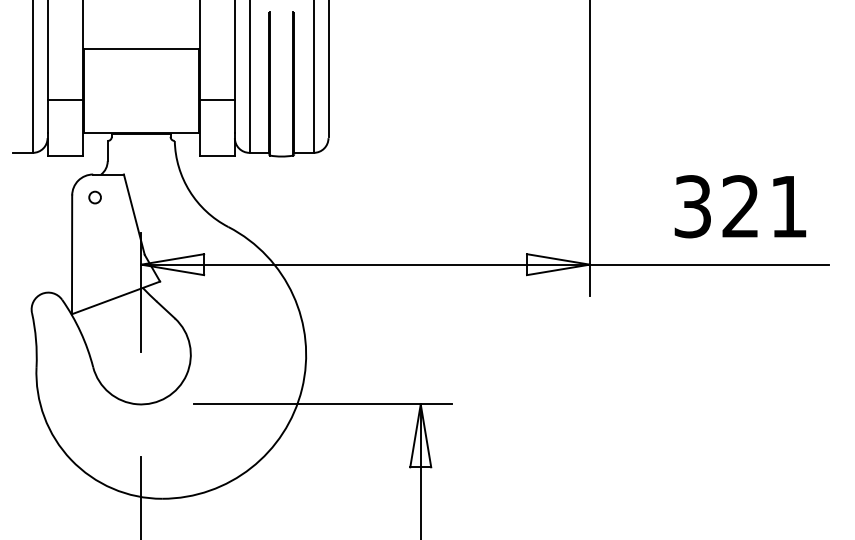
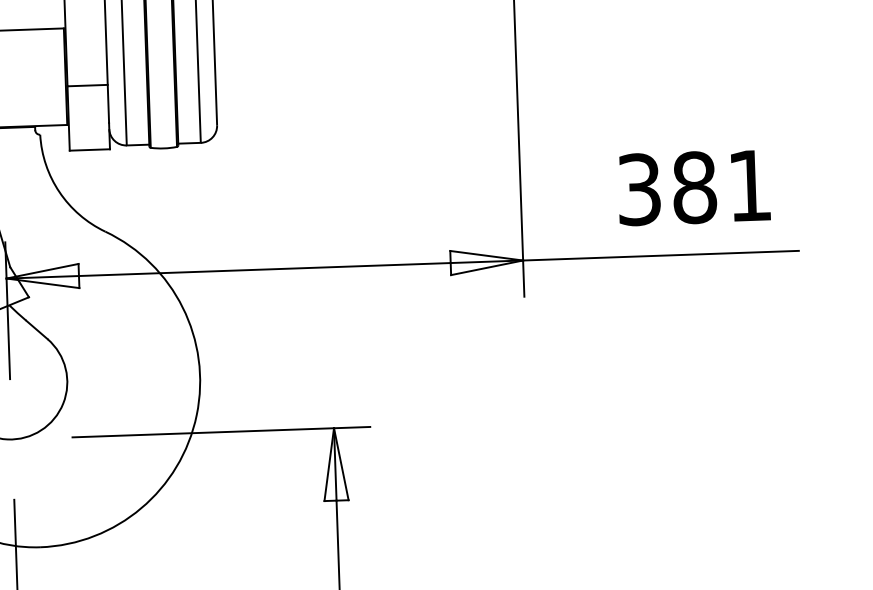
text: (740, 206) -> (694, 187), 321 -> 381

